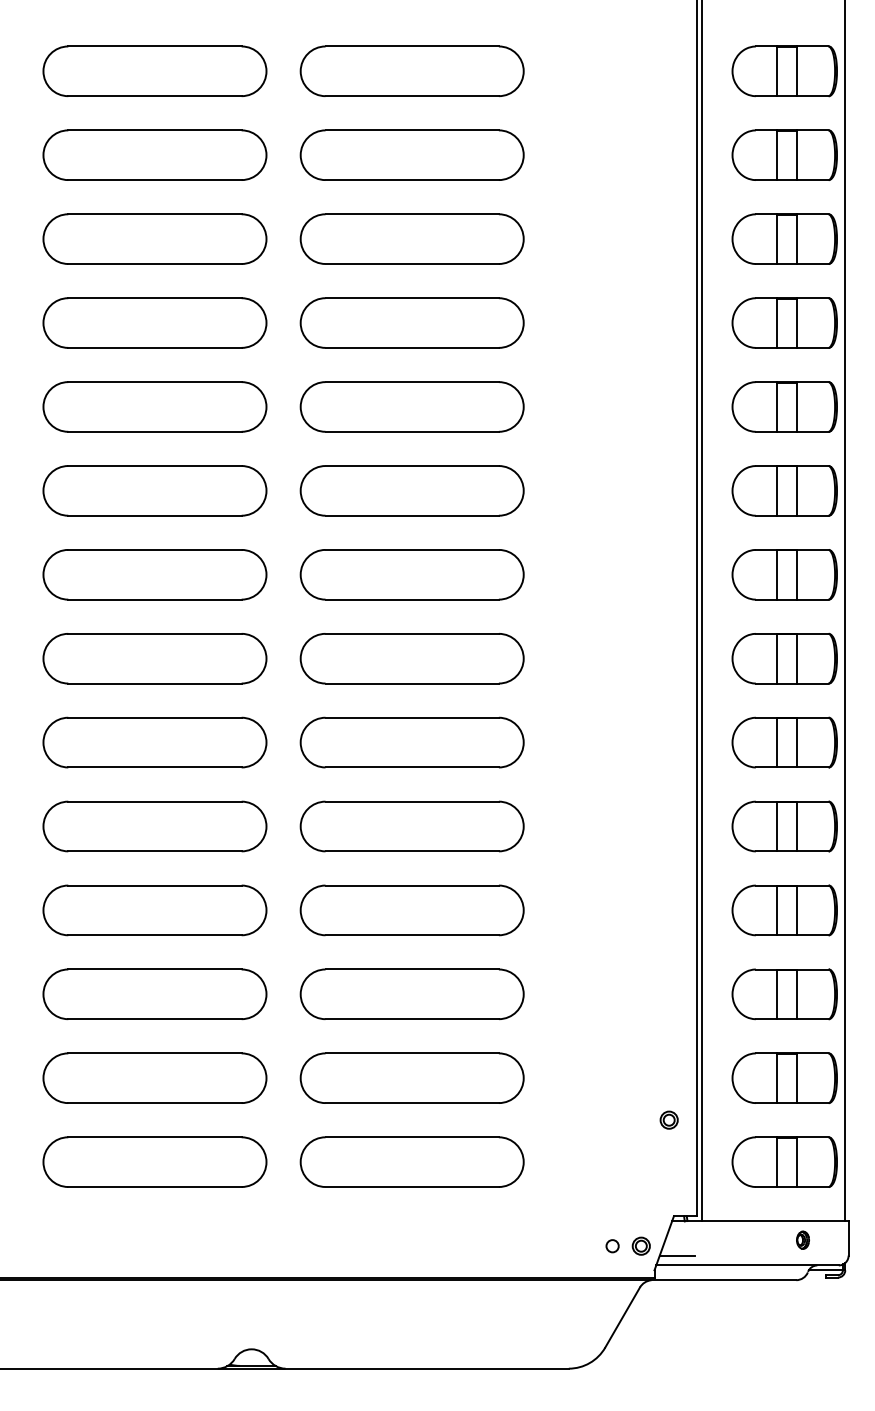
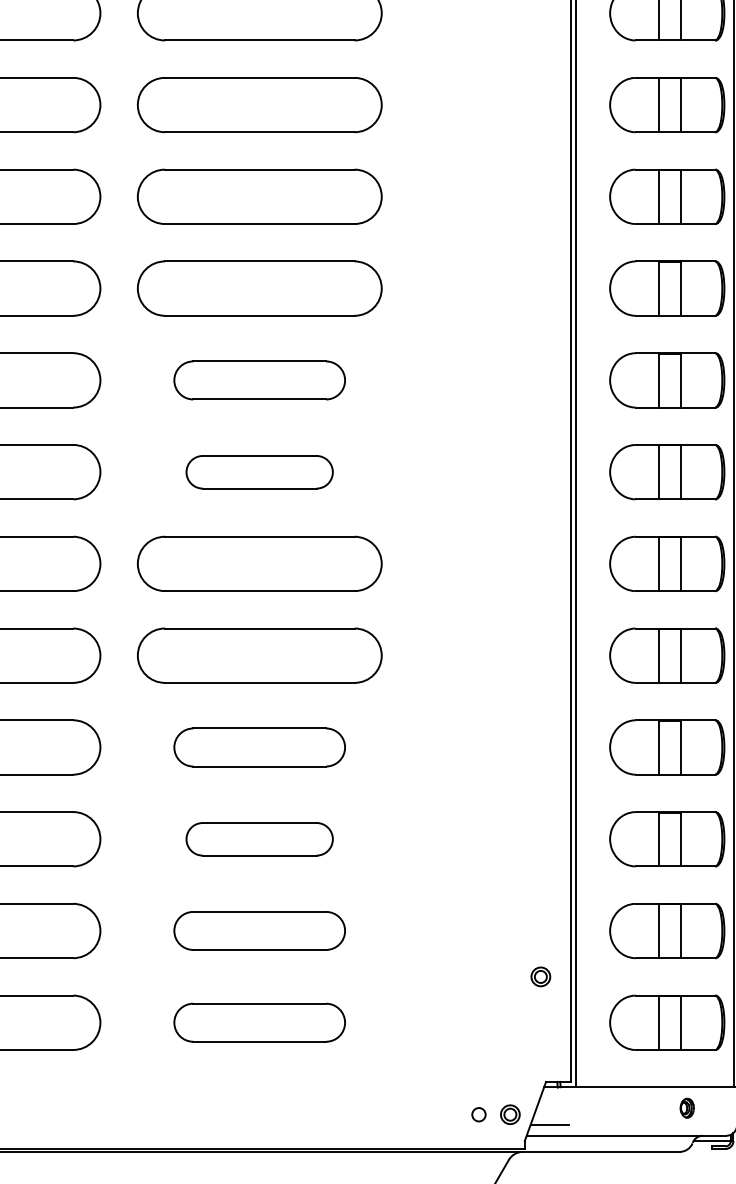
part: (411, 574) -> (259, 380), size x0.7
part: (411, 658) -> (259, 471), size x0.6
part: (411, 910) -> (259, 747), size x0.7
part: (411, 994) -> (259, 839), size x0.6
part: (411, 1077) -> (259, 930), size x0.7
part: (411, 1161) -> (259, 1022), size x0.7

